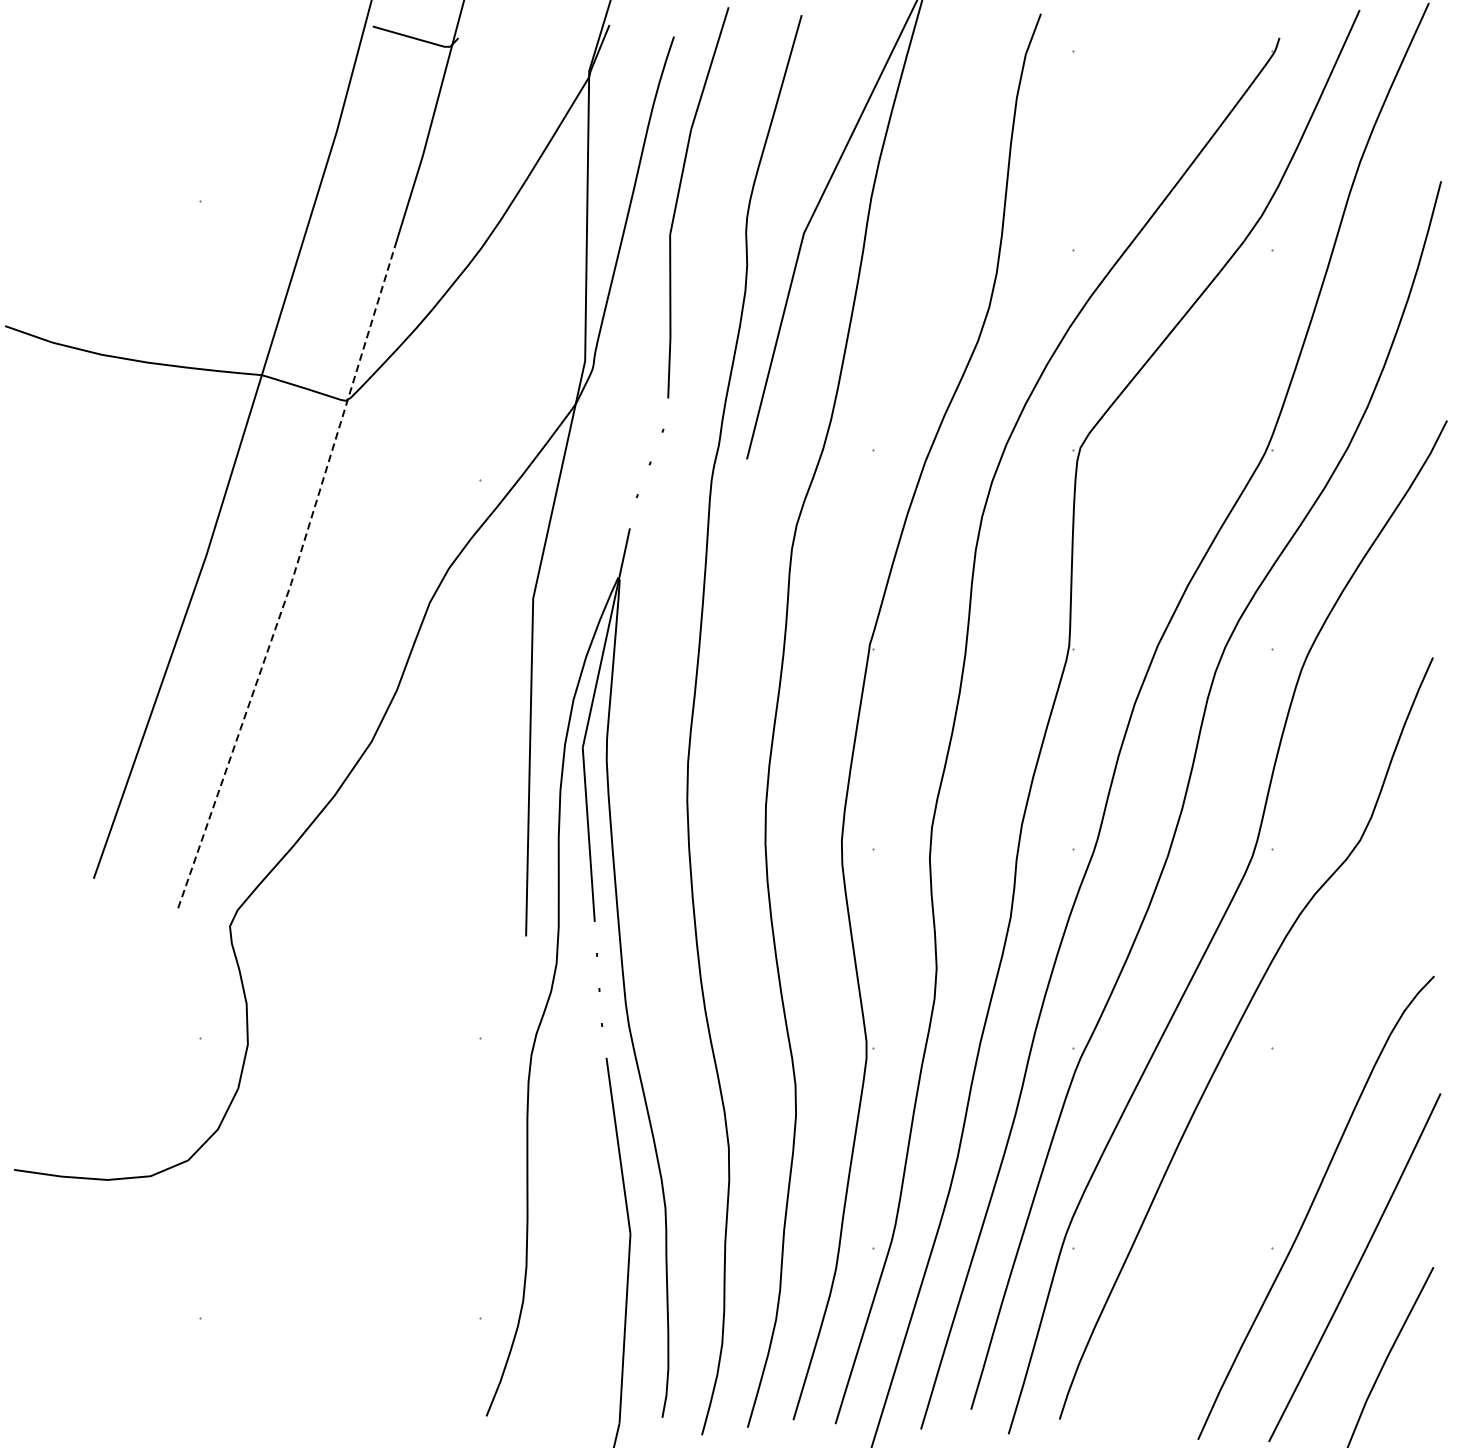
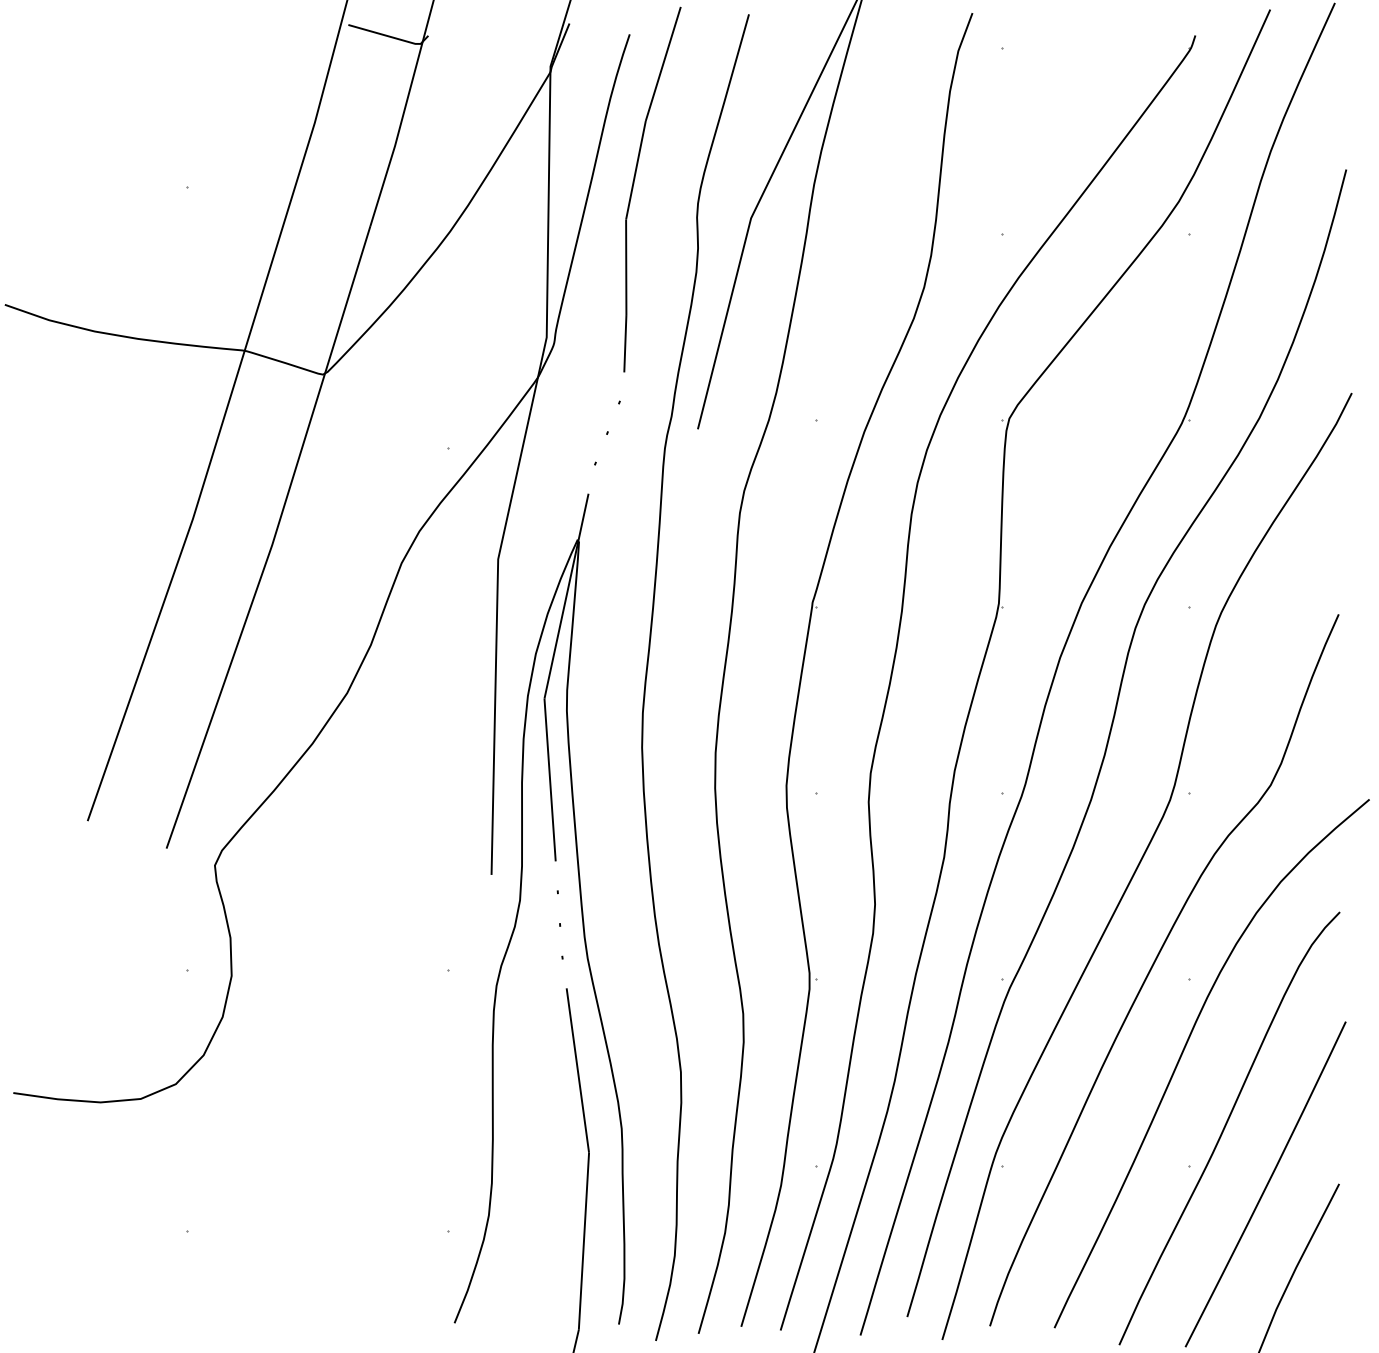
line: (293, 577) -> (274, 539), dashed -> solid
curve: (1266, 1127) -> (1183, 1053), added

